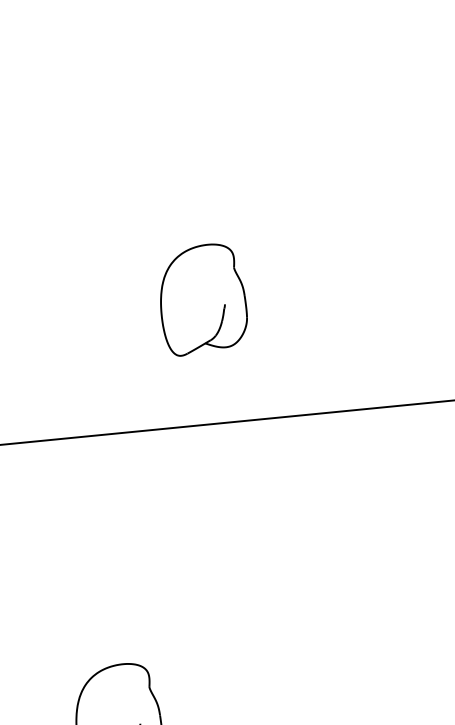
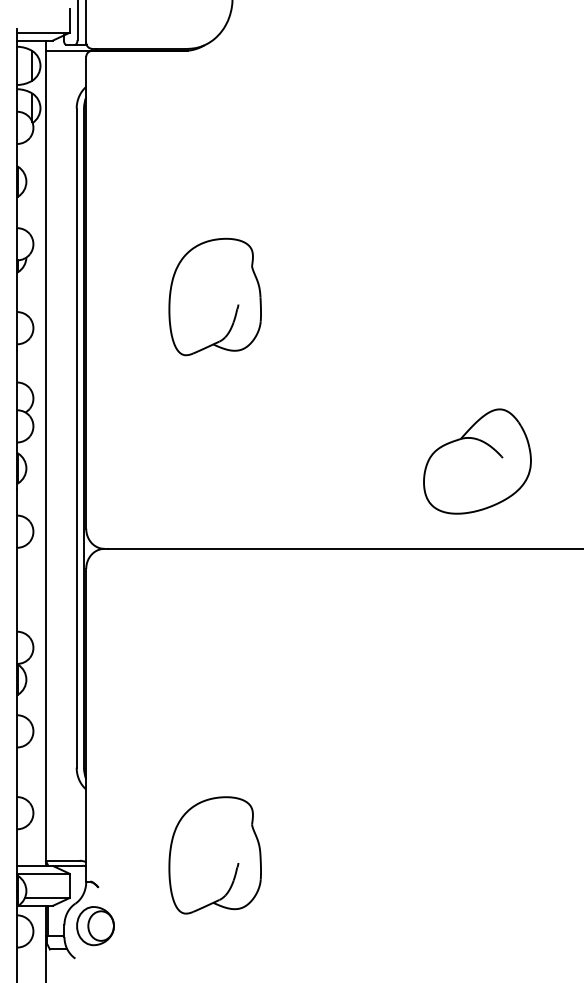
part: (202, 299) -> (214, 296), moved
part: (324, 331) -> (477, 461), added

